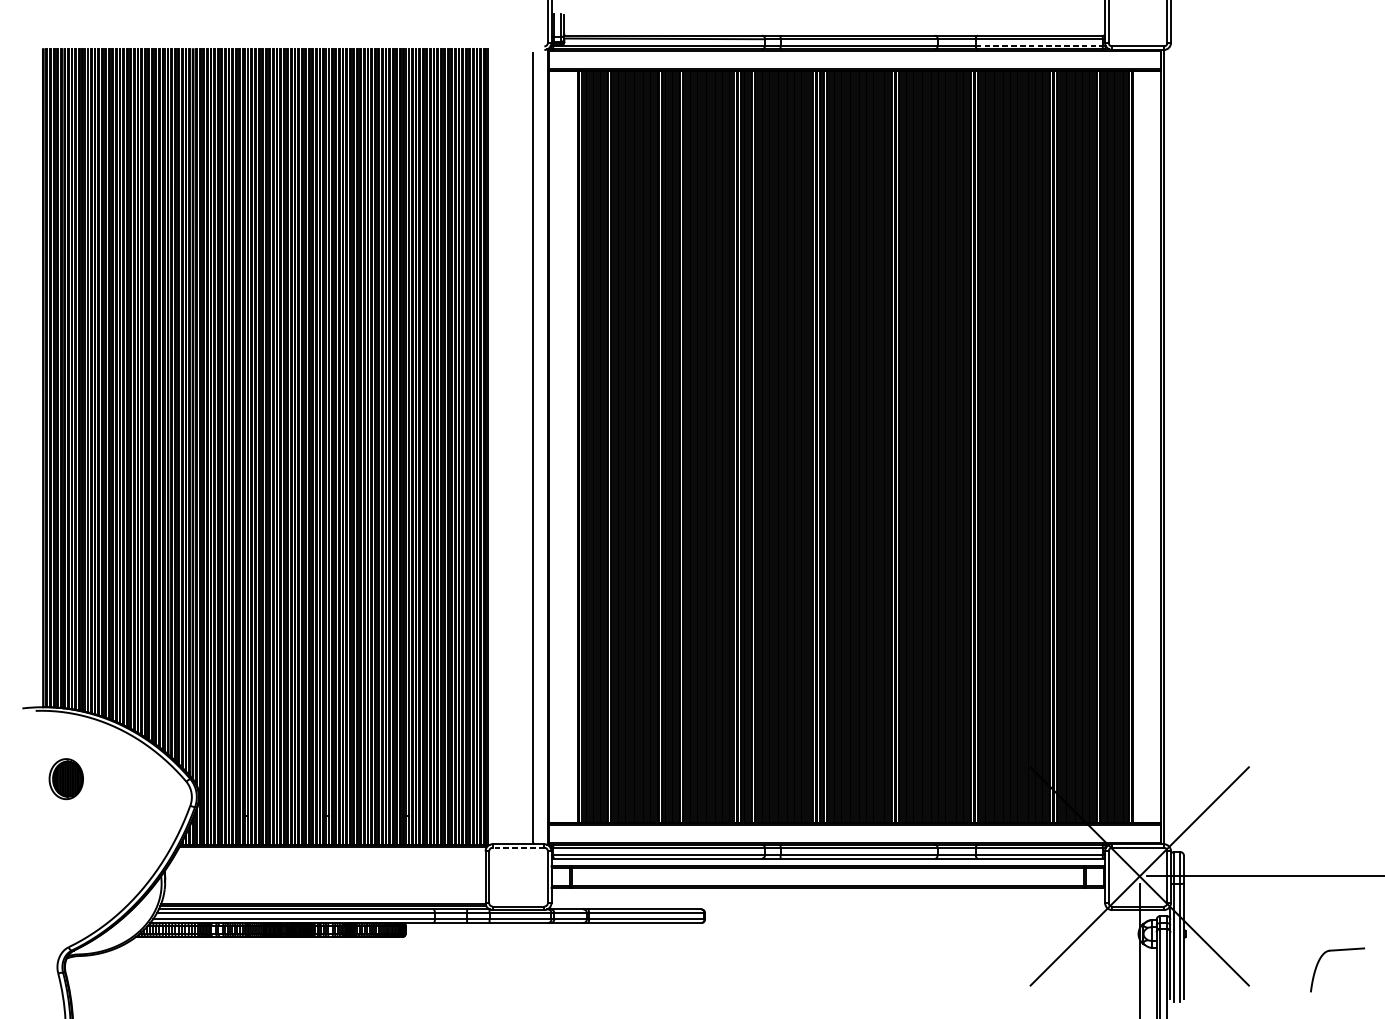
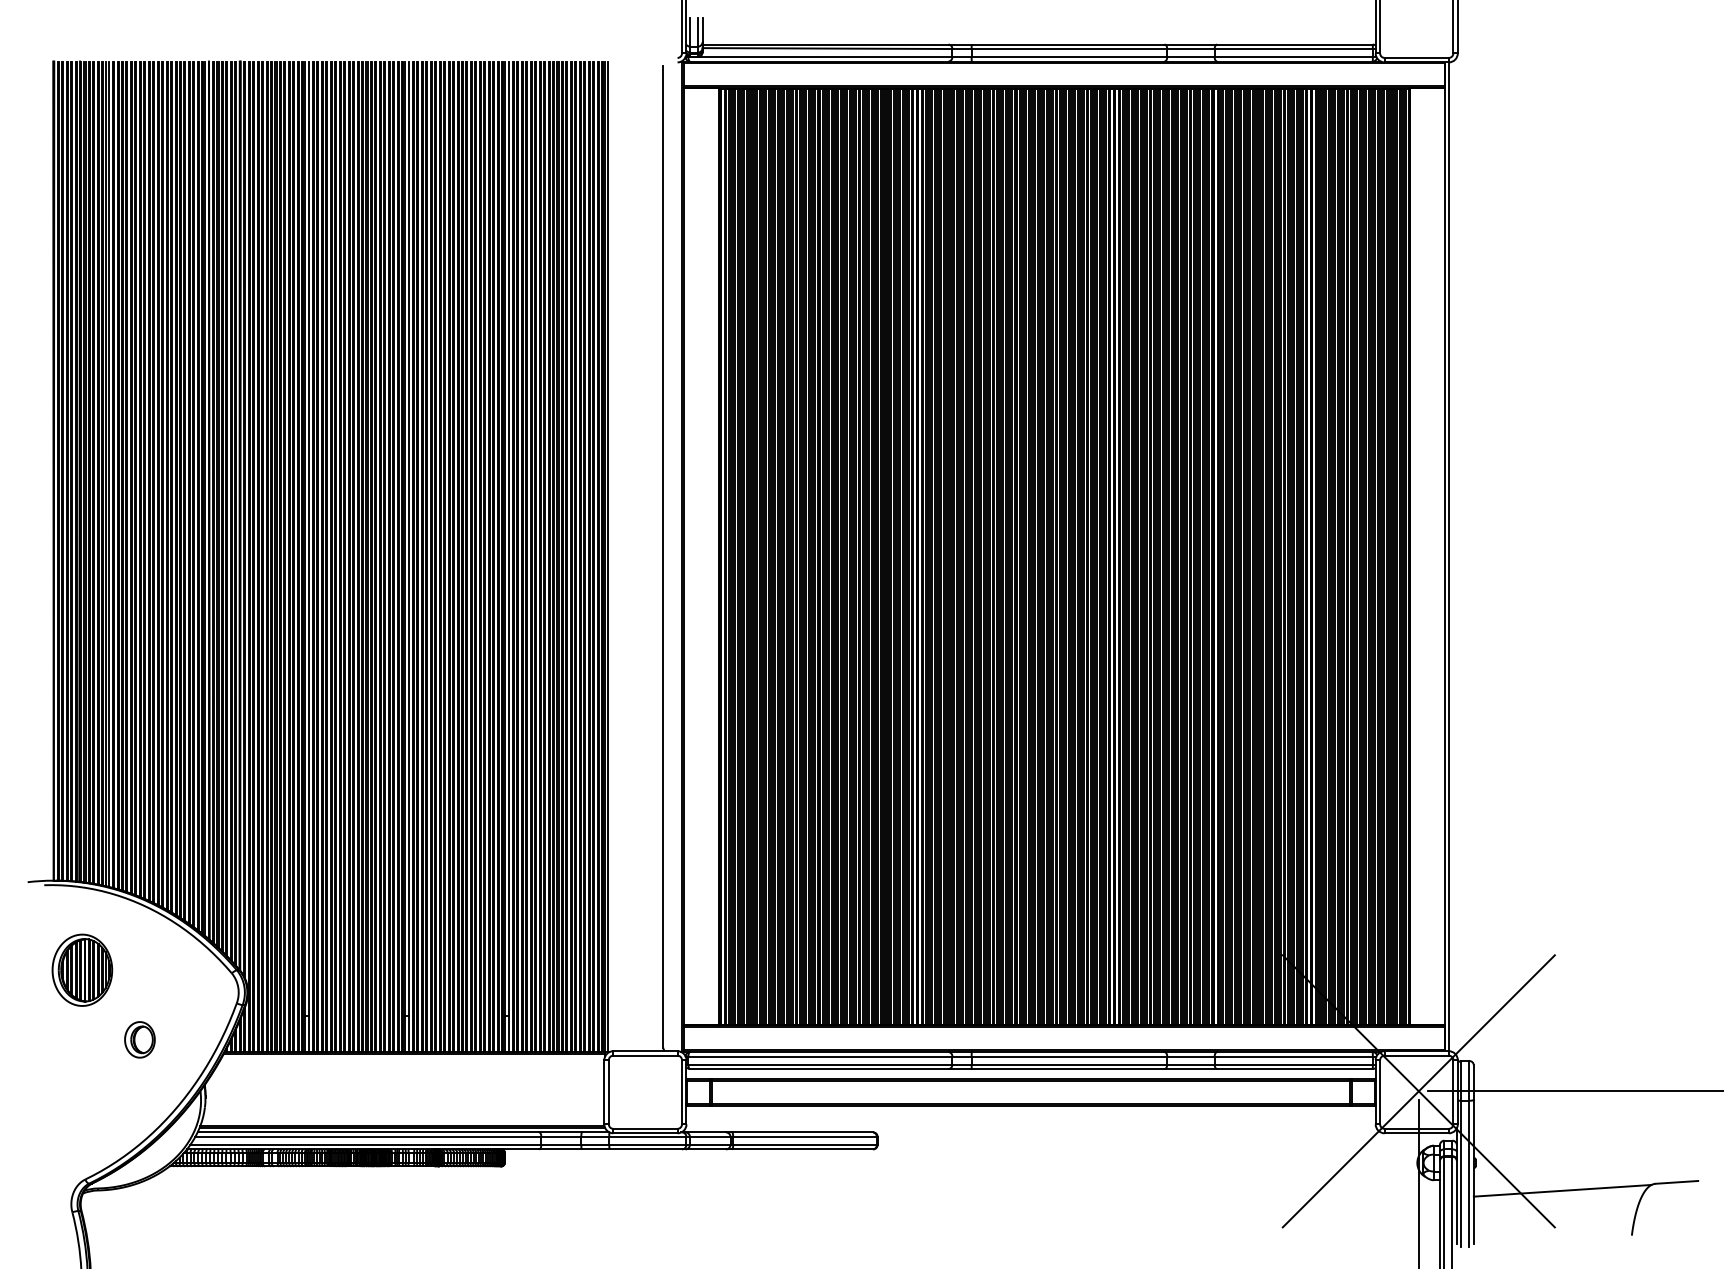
line: (1039, 46) -> (1294, 57), dashed -> solid
part: (66, 778) -> (82, 969), size x1.43
part: (112, 834) -> (139, 1039), added
line: (517, 847) -> (644, 1055), dashed -> solid
line: (1255, 956) -> (1562, 1190), added

